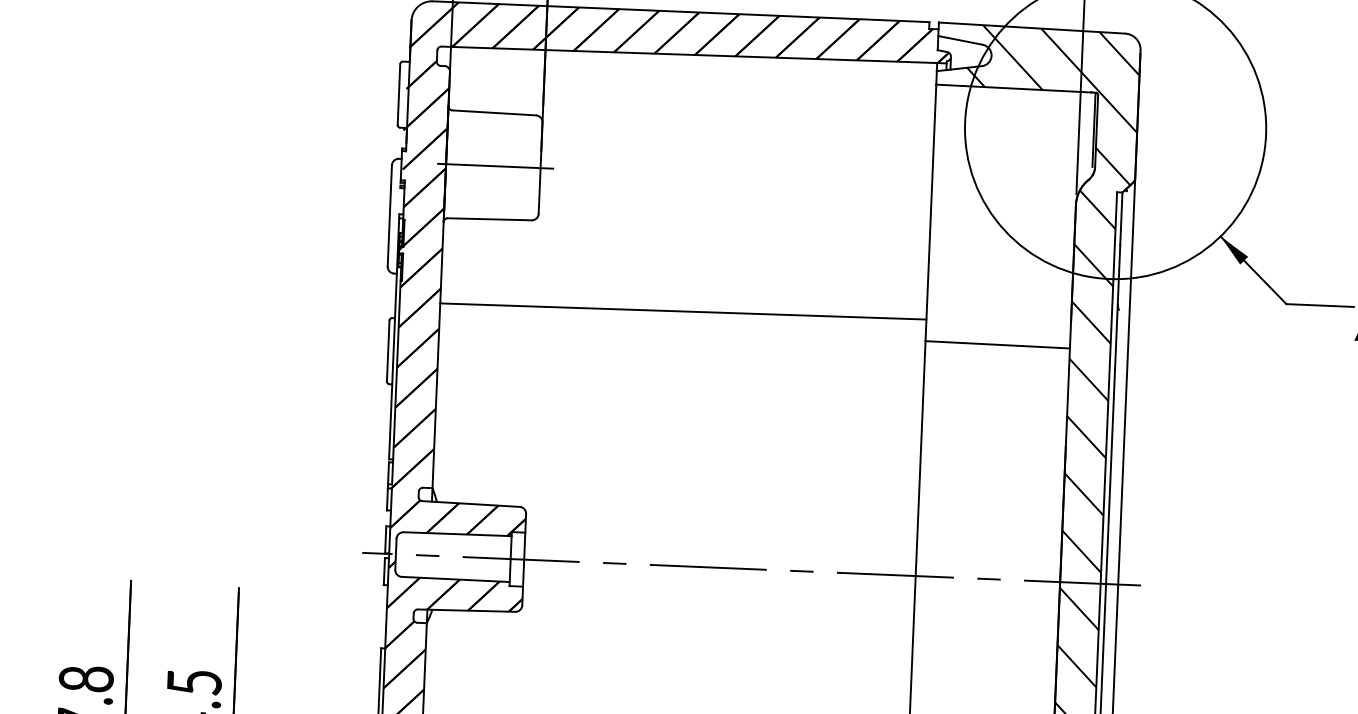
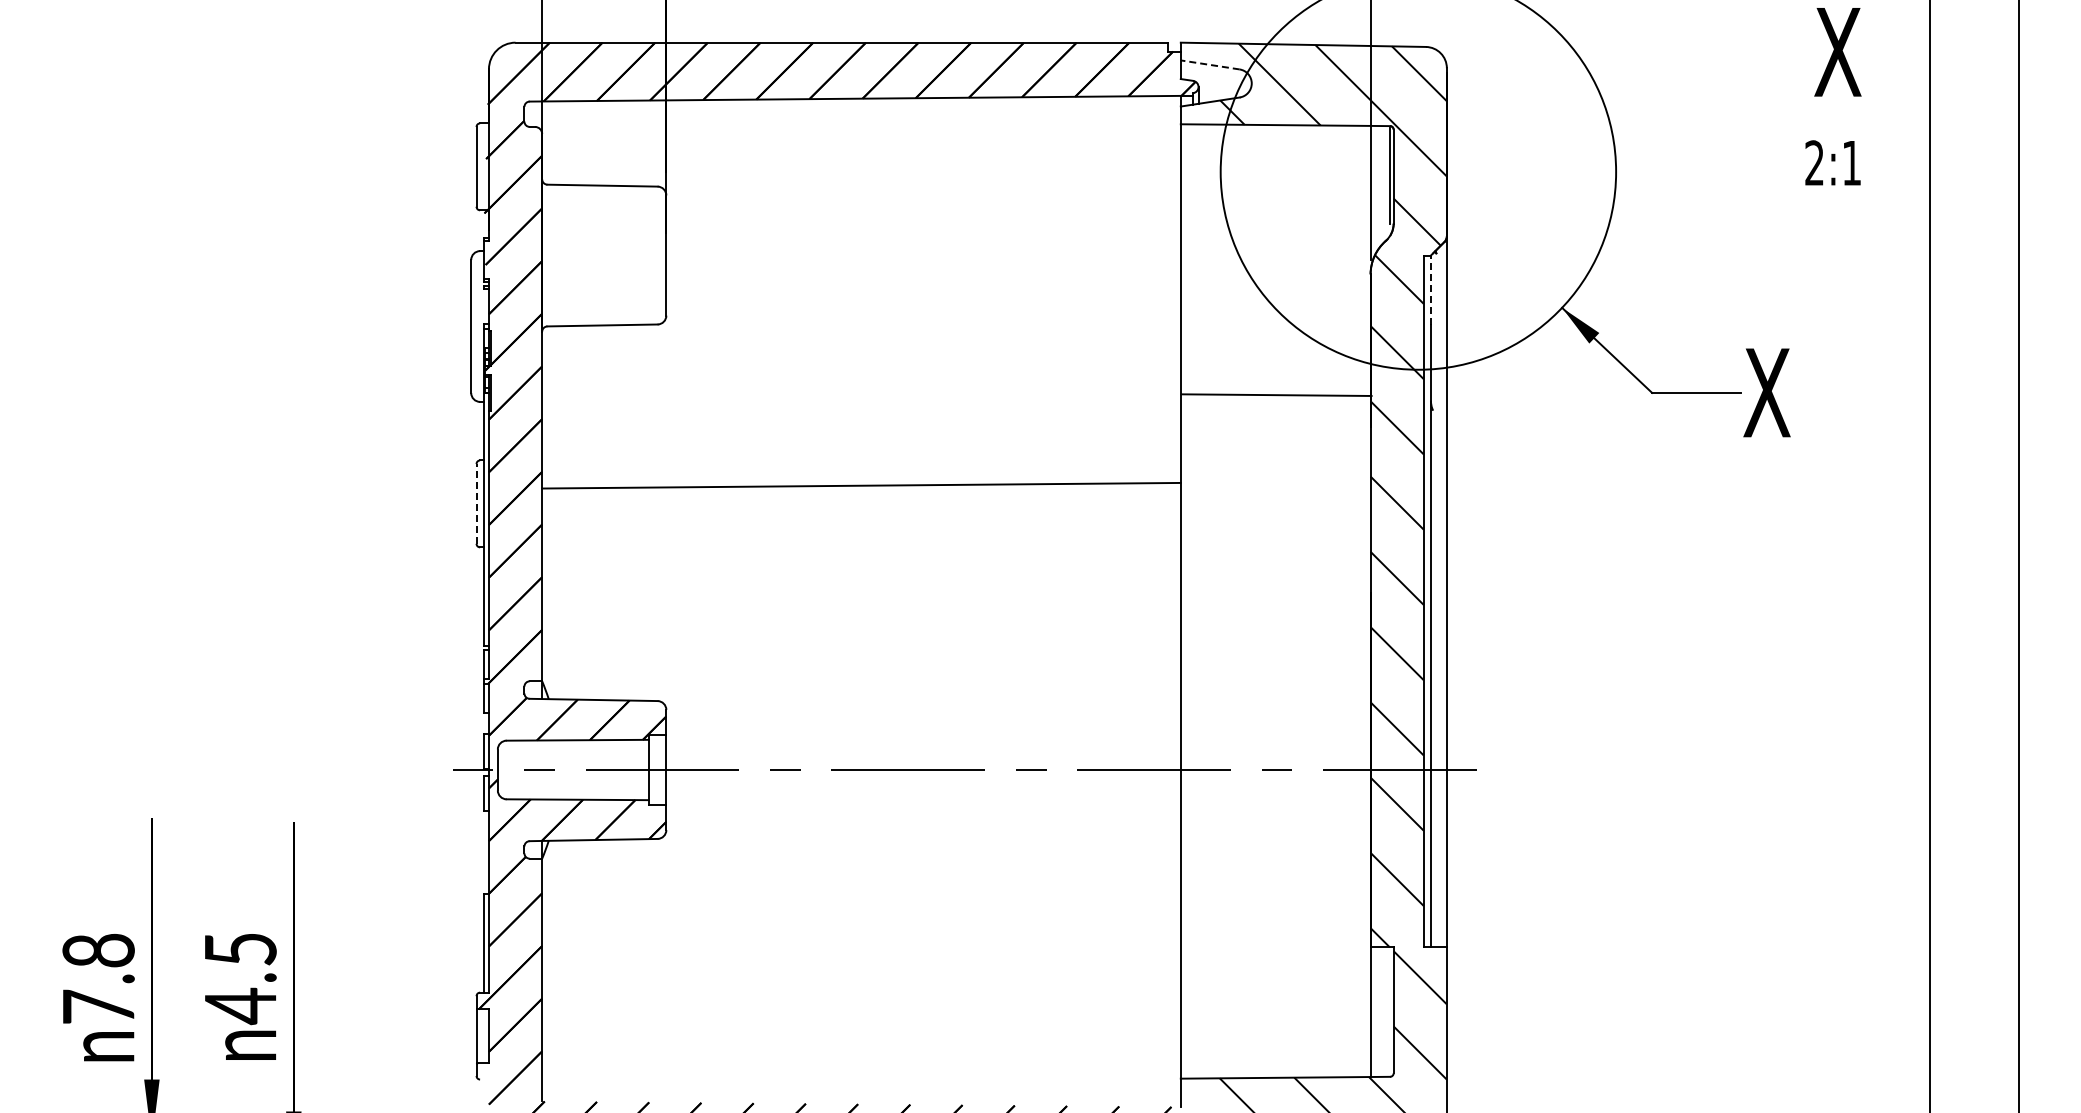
line: (960, 40) -> (1210, 64), solid -> dashed
line: (493, 166) -> (604, 255), removed
line: (1121, 219) -> (1430, 290), solid -> dashed
line: (683, 311) -> (861, 485), moved
line: (997, 344) -> (1276, 394), moved
line: (388, 350) -> (476, 503), solid -> dashed

